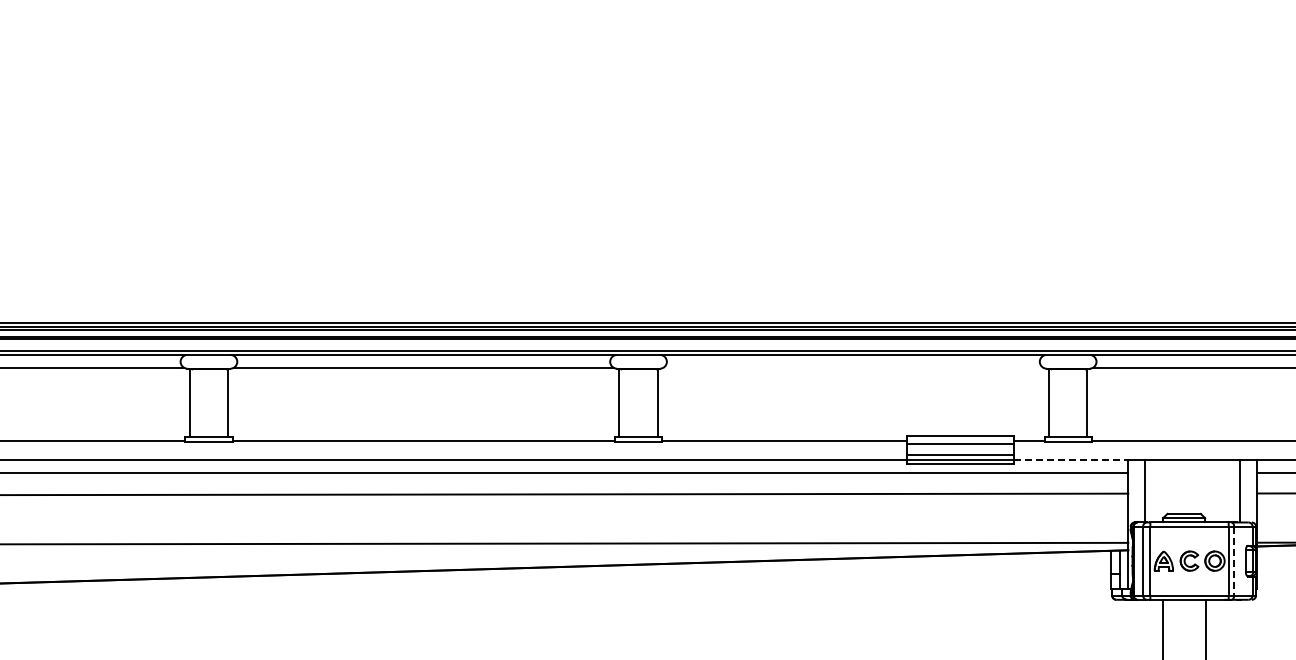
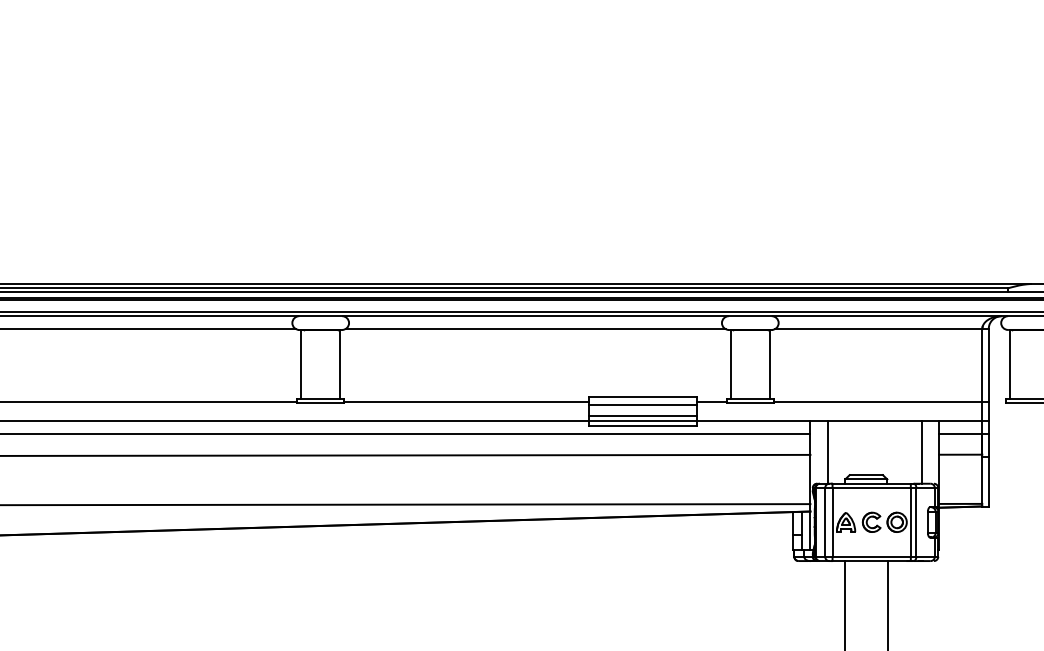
line: (853, 367) -> (535, 328), added
line: (1071, 460) -> (753, 421), dashed -> solid
line: (1234, 561) -> (916, 522), dashed -> solid

